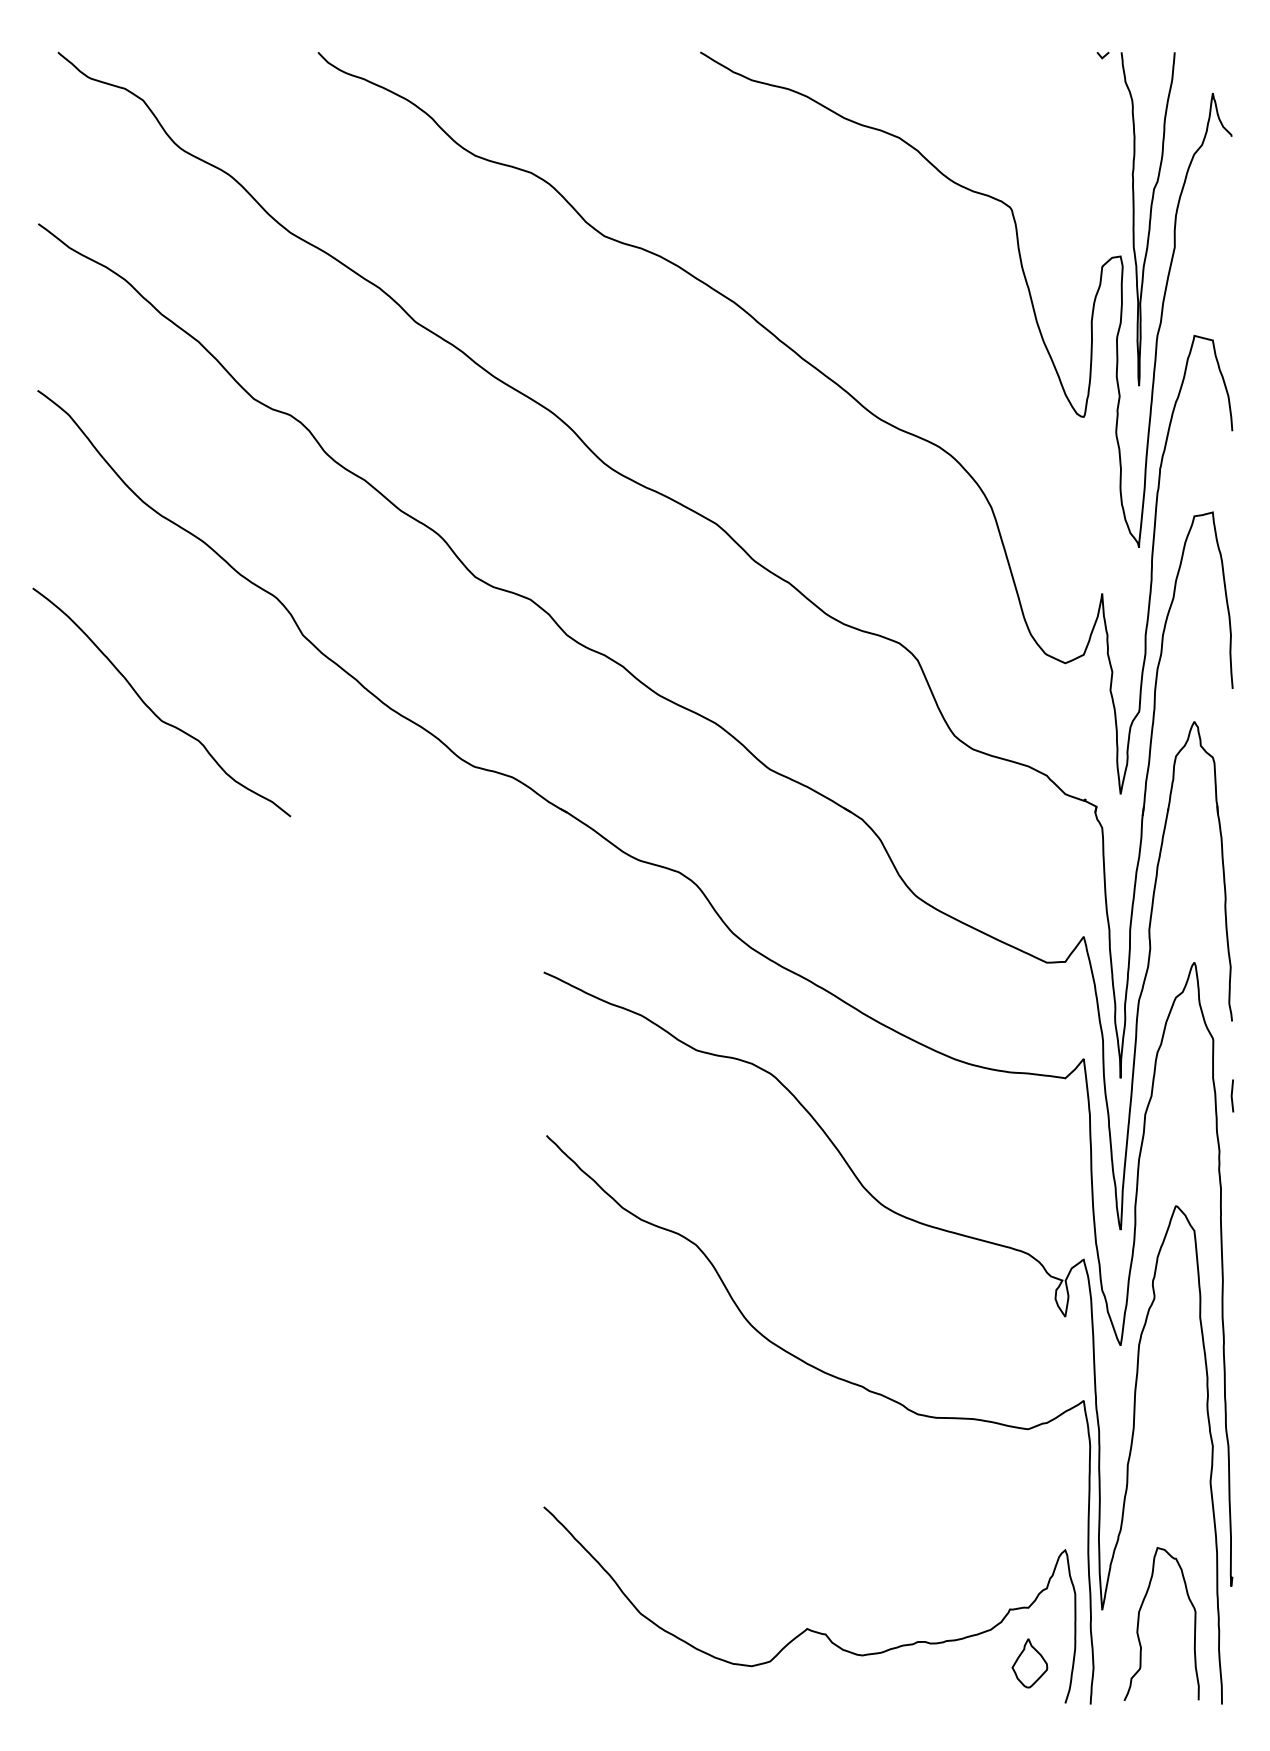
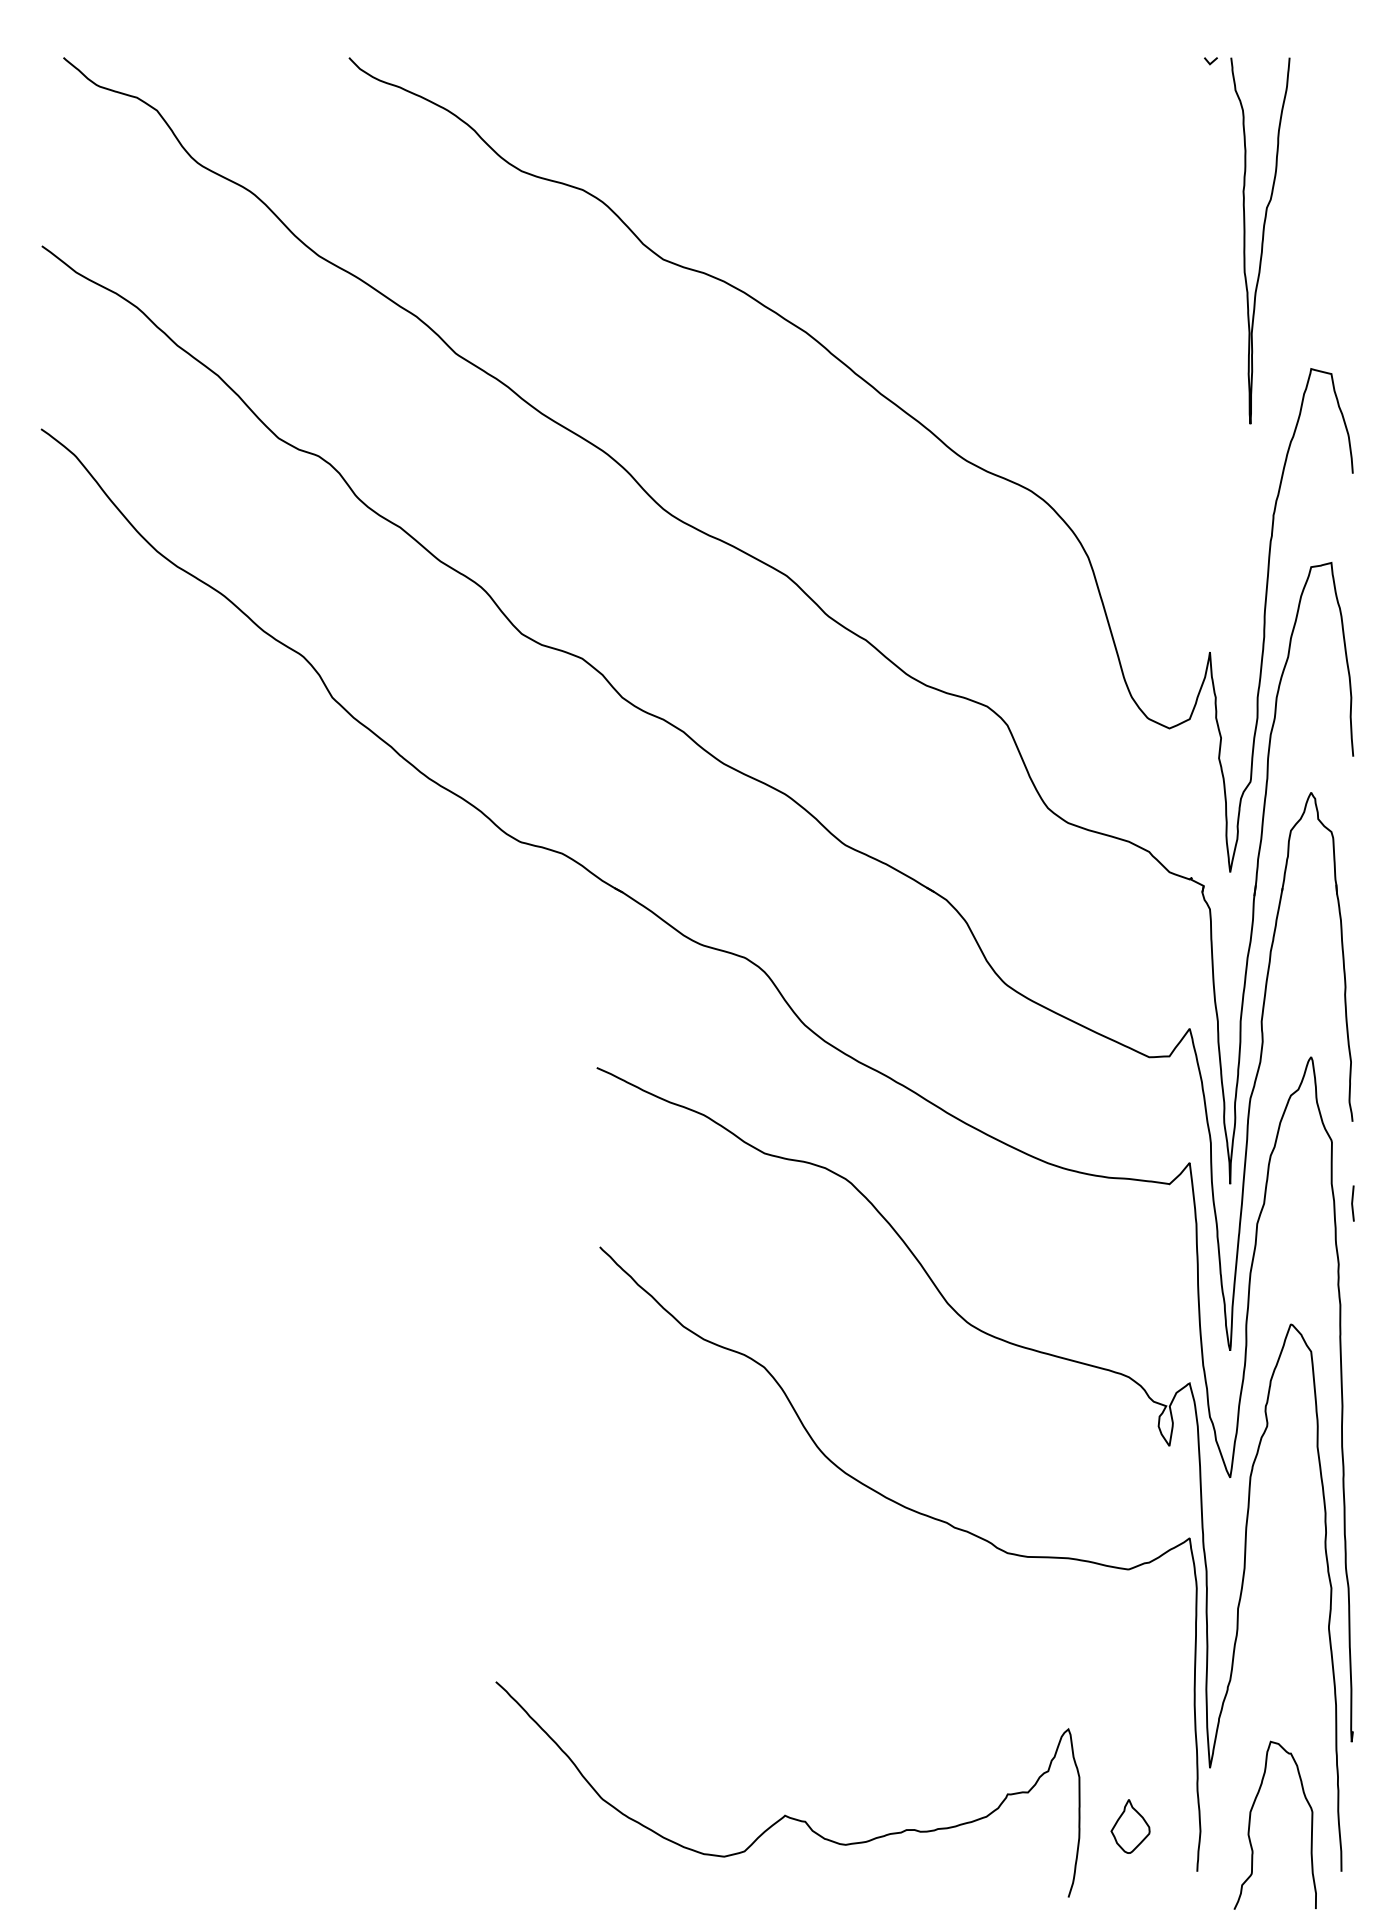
curve: (1024, 278) -> (1124, 306), removed
curve: (152, 710) -> (167, 780), removed
curve: (1139, 1623) -> (1250, 1824), moved
curve: (807, 1627) -> (785, 1814), moved

